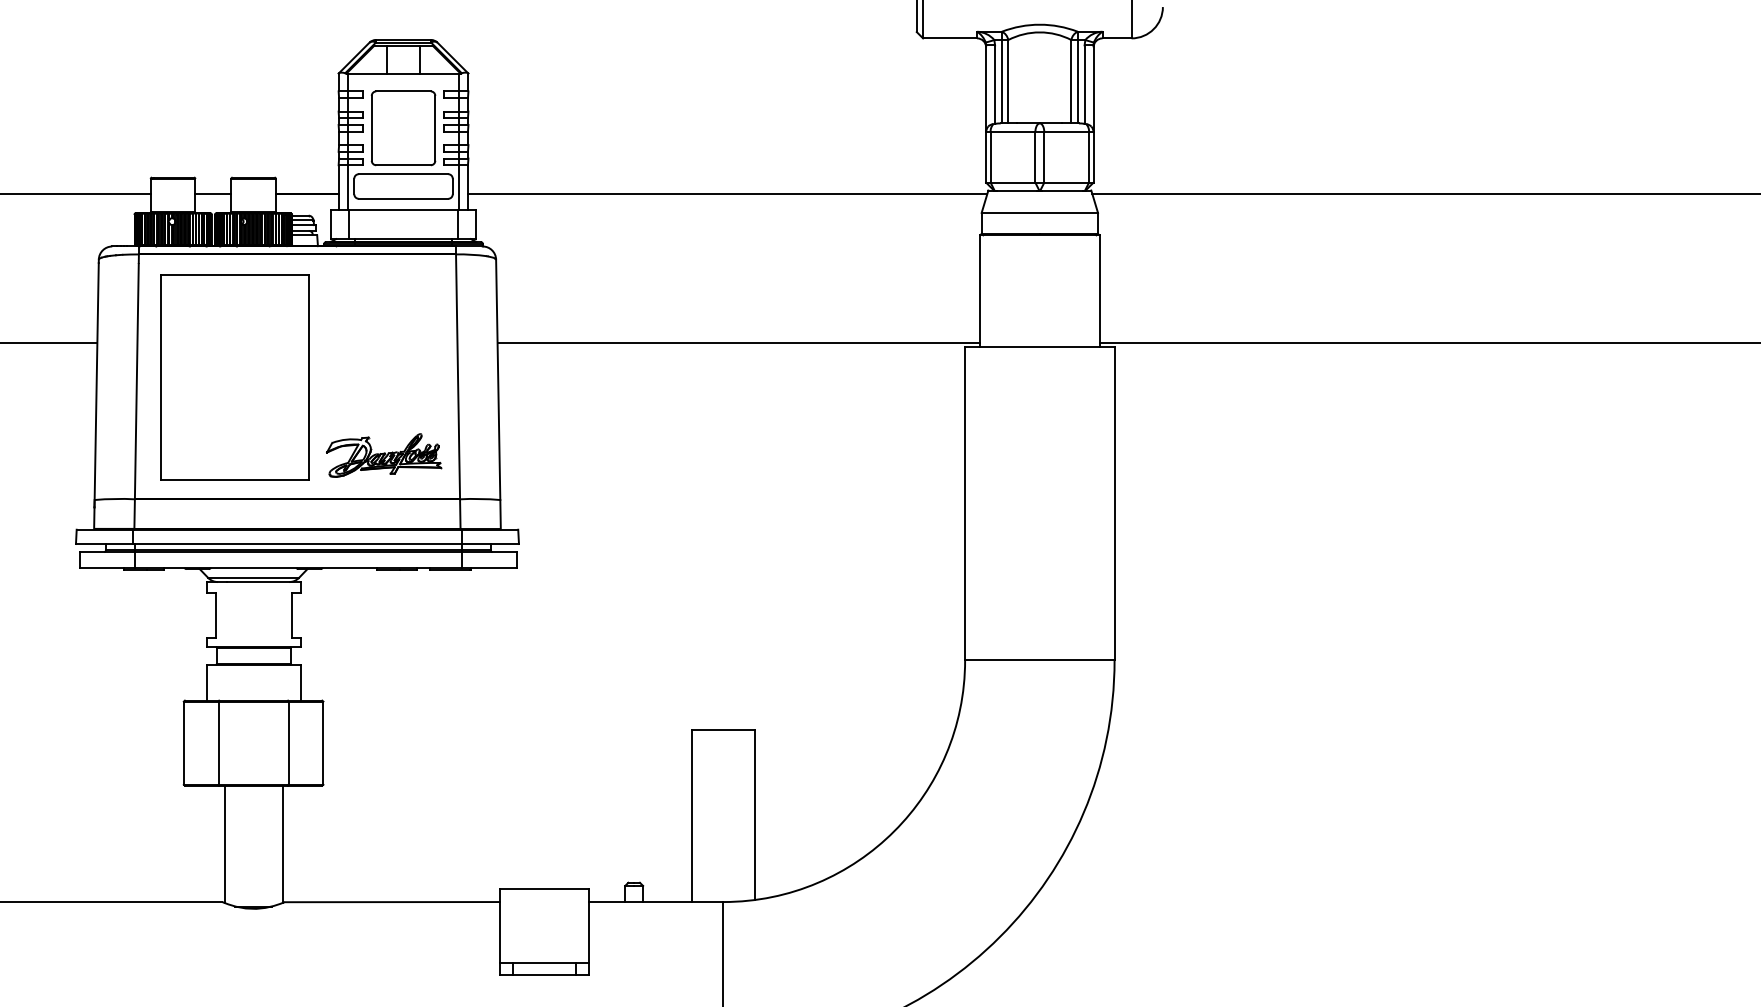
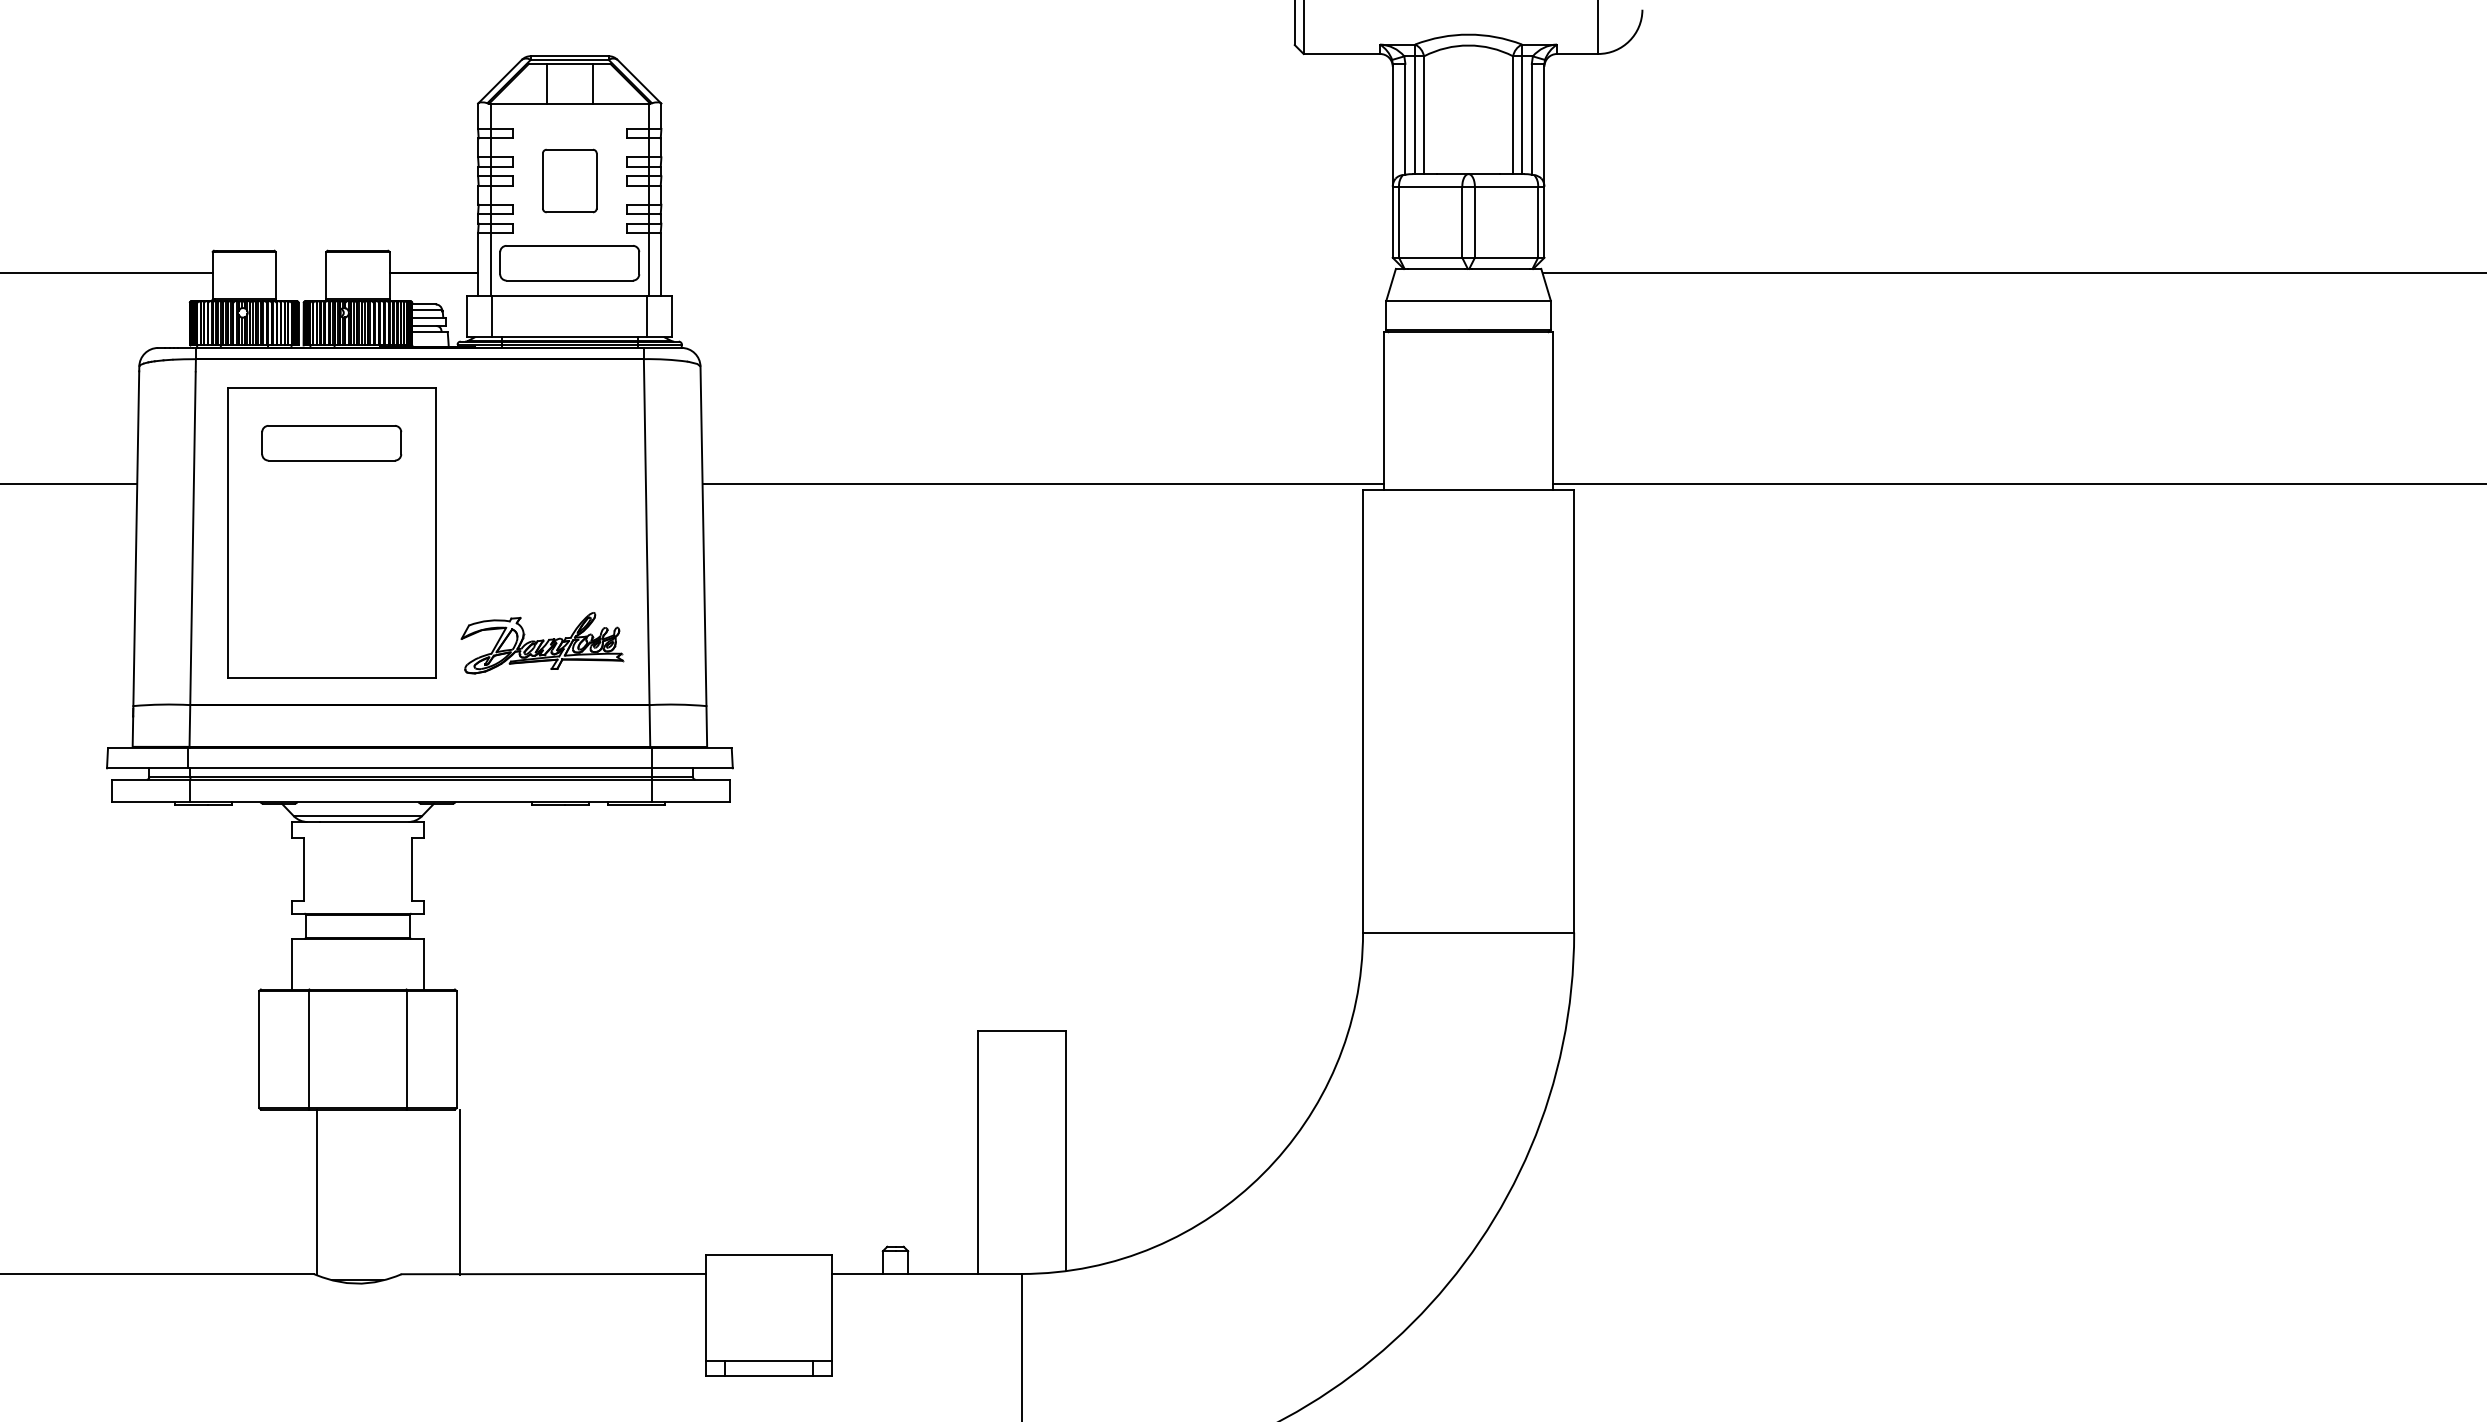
part: (403, 127) -> (569, 180), size x0.6
line: (212, 193) -> (300, 273), removed
line: (727, 193) -> (1027, 273), removed
part: (234, 314) -> (331, 443), added
line: (283, 844) -> (460, 1192), moved

